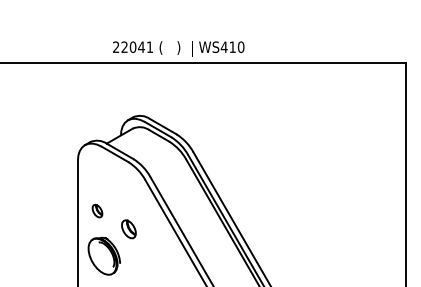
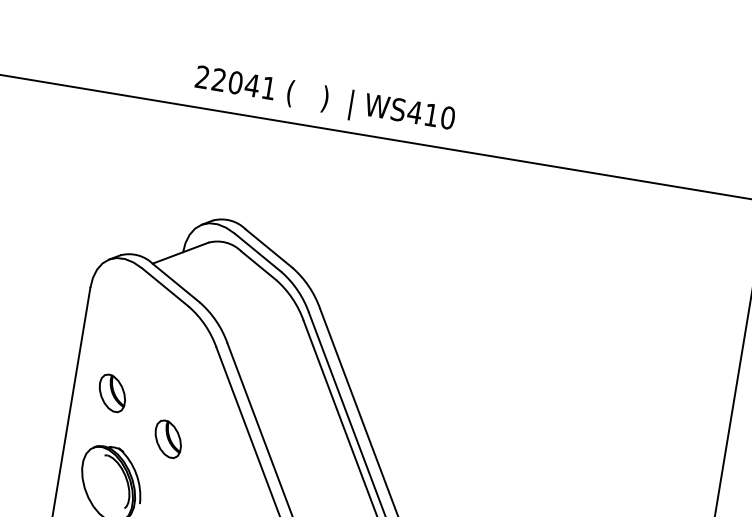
part: (97, 210) -> (112, 391), size x1.43

